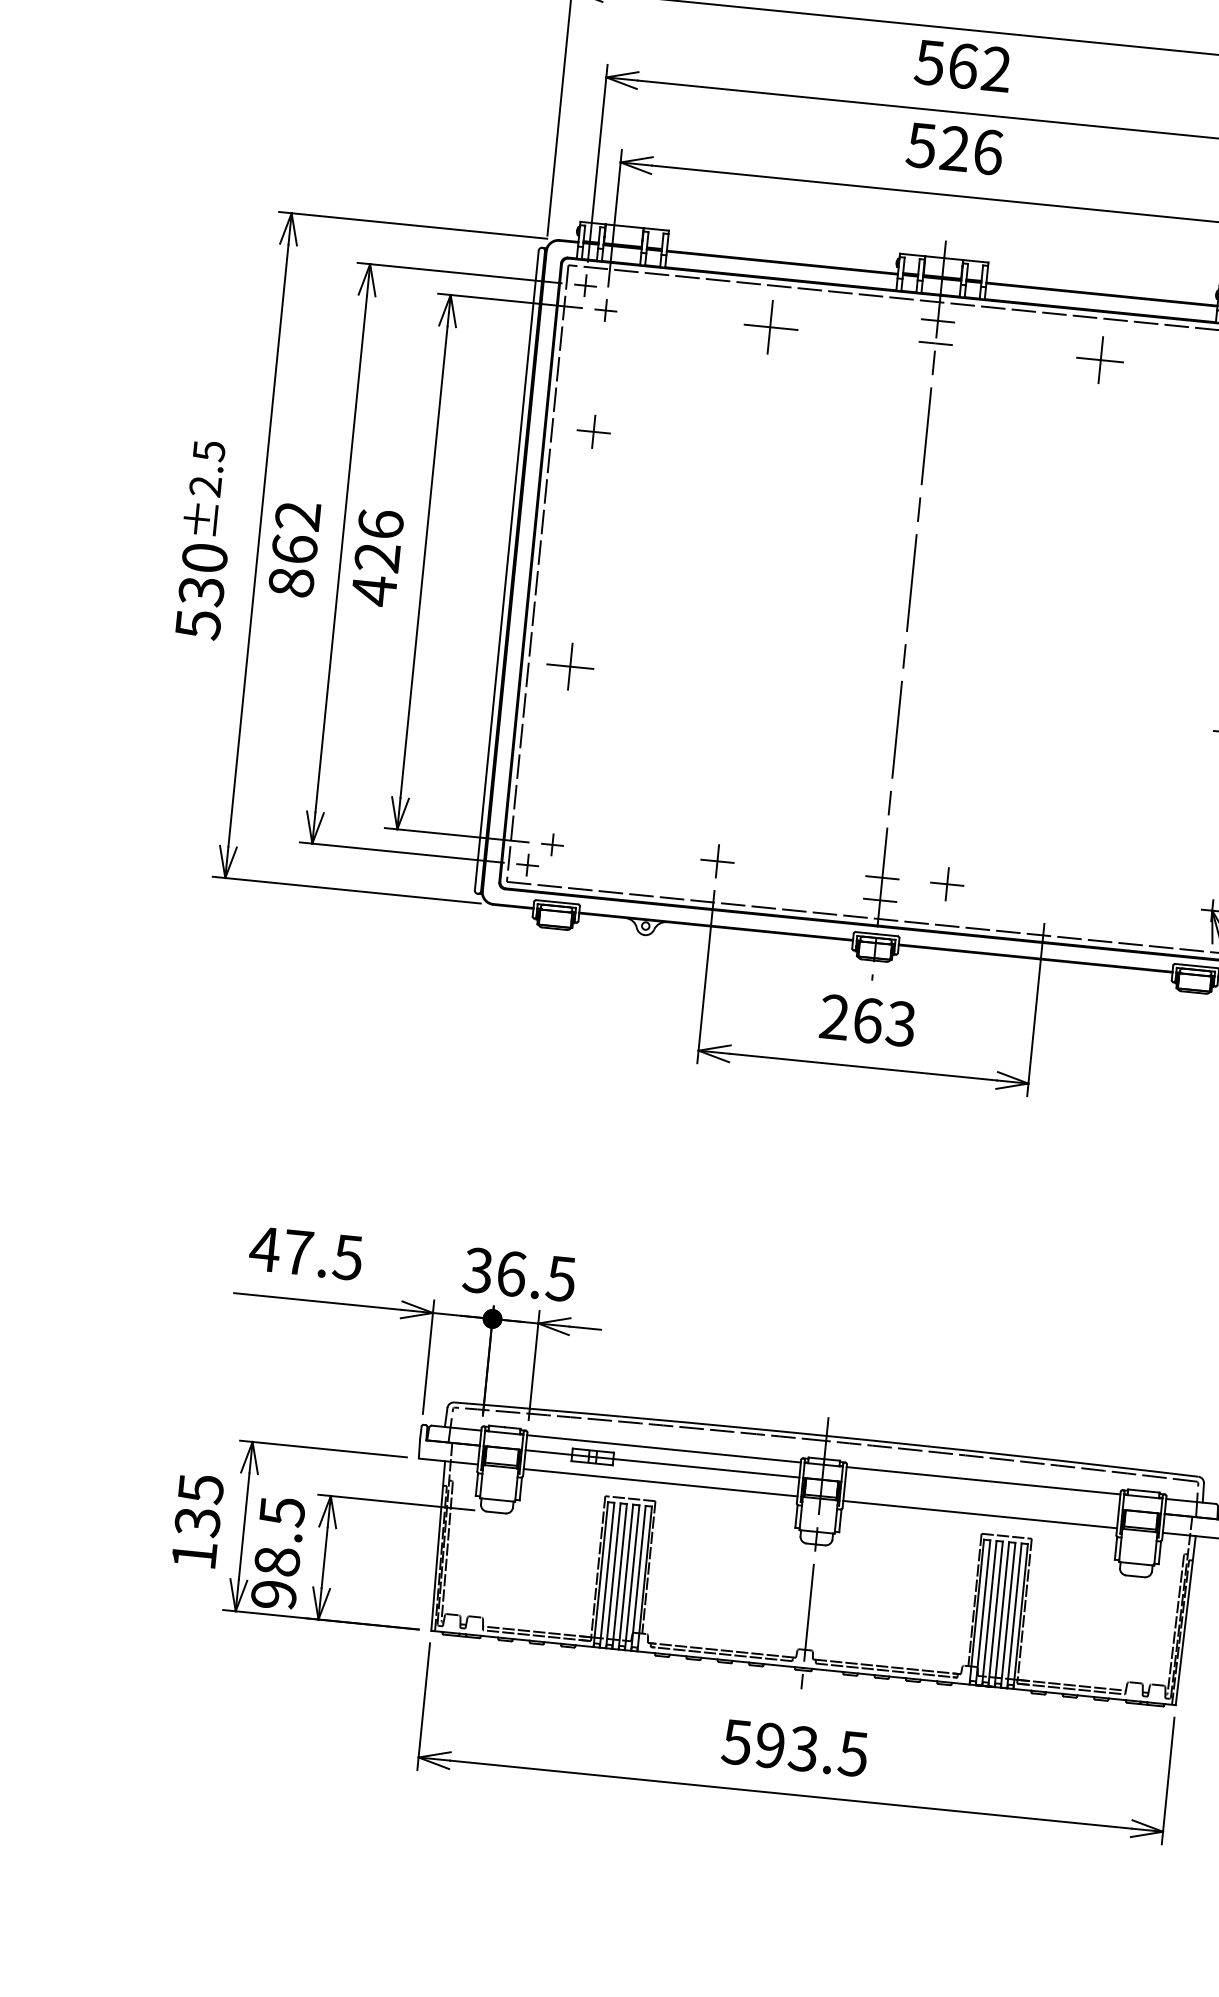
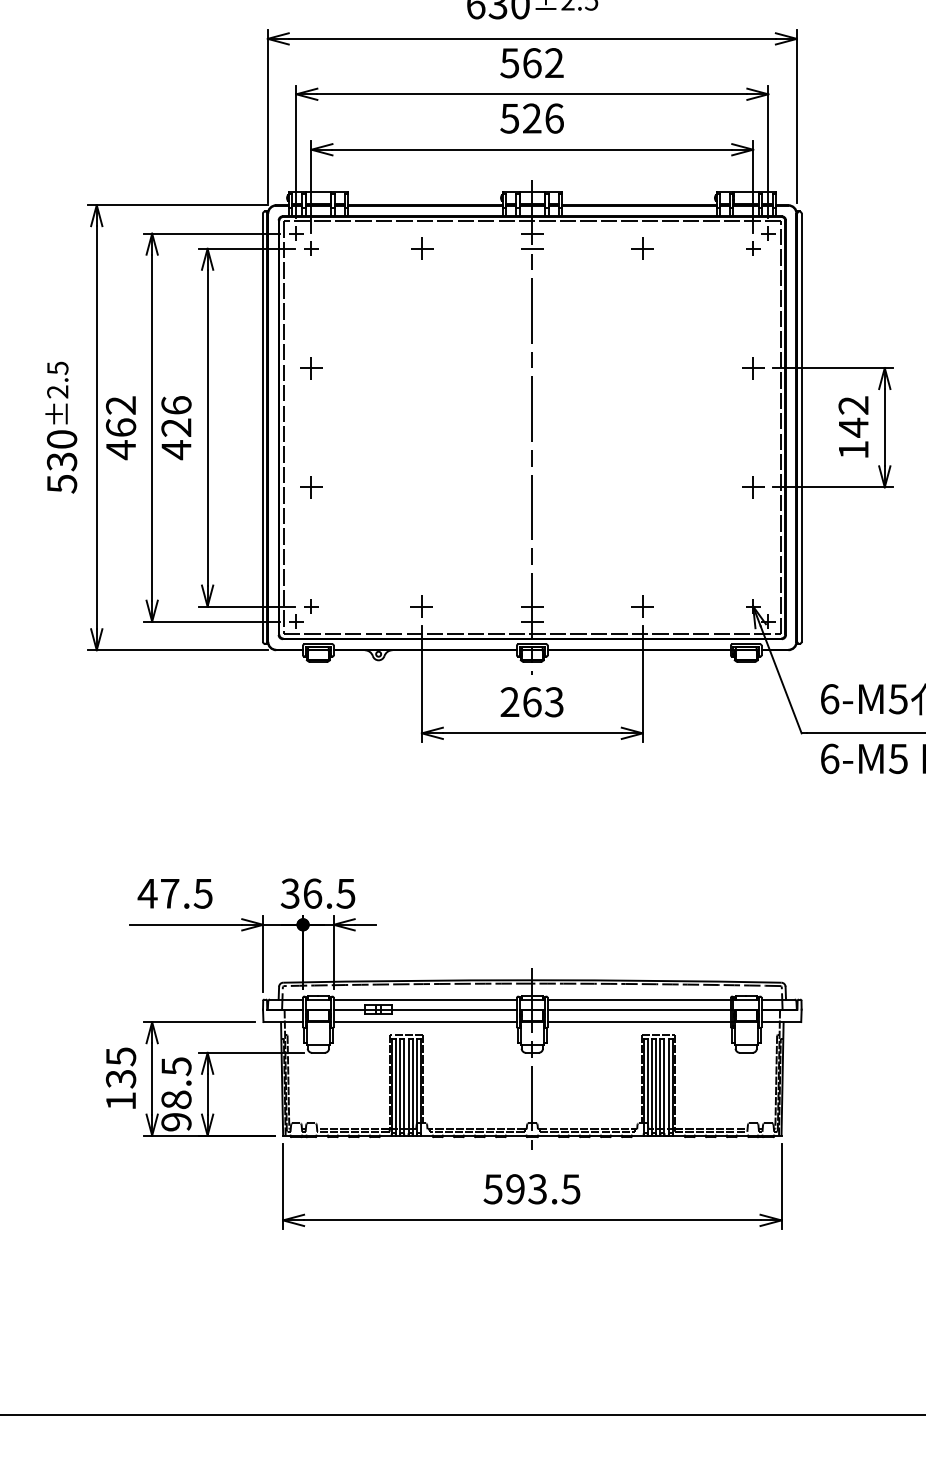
part: (771, 326) -> (422, 248), size x0.62
part: (1100, 359) -> (642, 248), size x0.71
part: (593, 432) -> (311, 368), moved
text: (292, 583) -> (121, 450), 862 -> 462
part: (570, 666) -> (311, 487), size x0.71
part: (946, 884) -> (642, 606), moved
line: (980, 1495) -> (638, 1009), added

